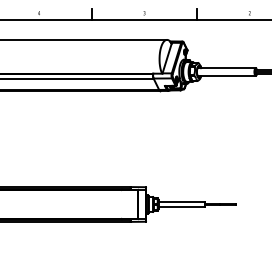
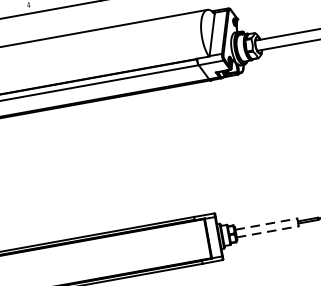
line: (182, 201) -> (267, 223), solid -> dashed
line: (182, 207) -> (268, 231), solid -> dashed

